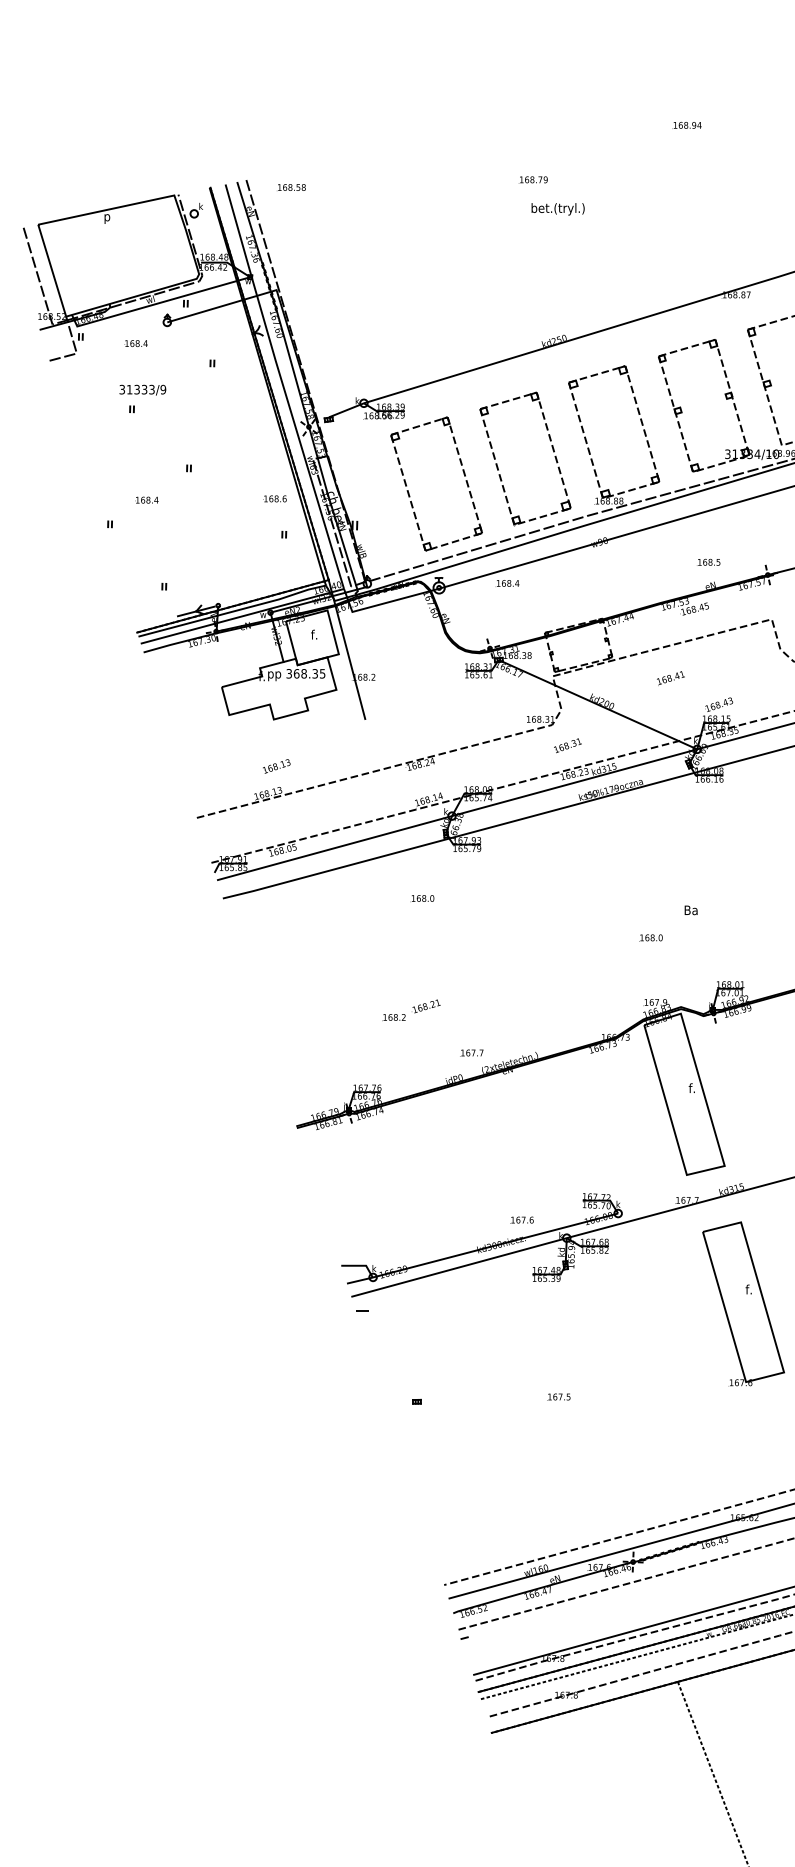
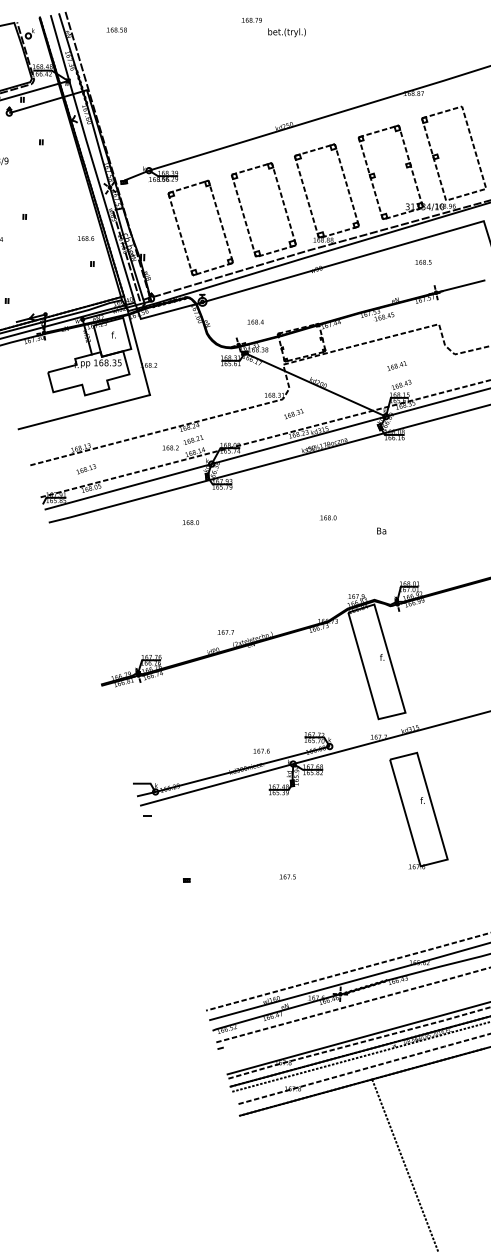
text: (532, 179) -> (251, 20), moved
text: (291, 187) -> (116, 30), moved
text: (708, 561) -> (423, 261), moved
text: (507, 583) -> (255, 322), moved
text: (288, 673) -> (95, 362), 368.35 -> 168.35
text: (670, 678) -> (396, 366), moved
line: (272, 743) -> (84, 412), added
text: (276, 766) -> (86, 469), moved
text: (650, 937) -> (327, 517), moved
text: (411, 1009) -> (182, 442), moved

